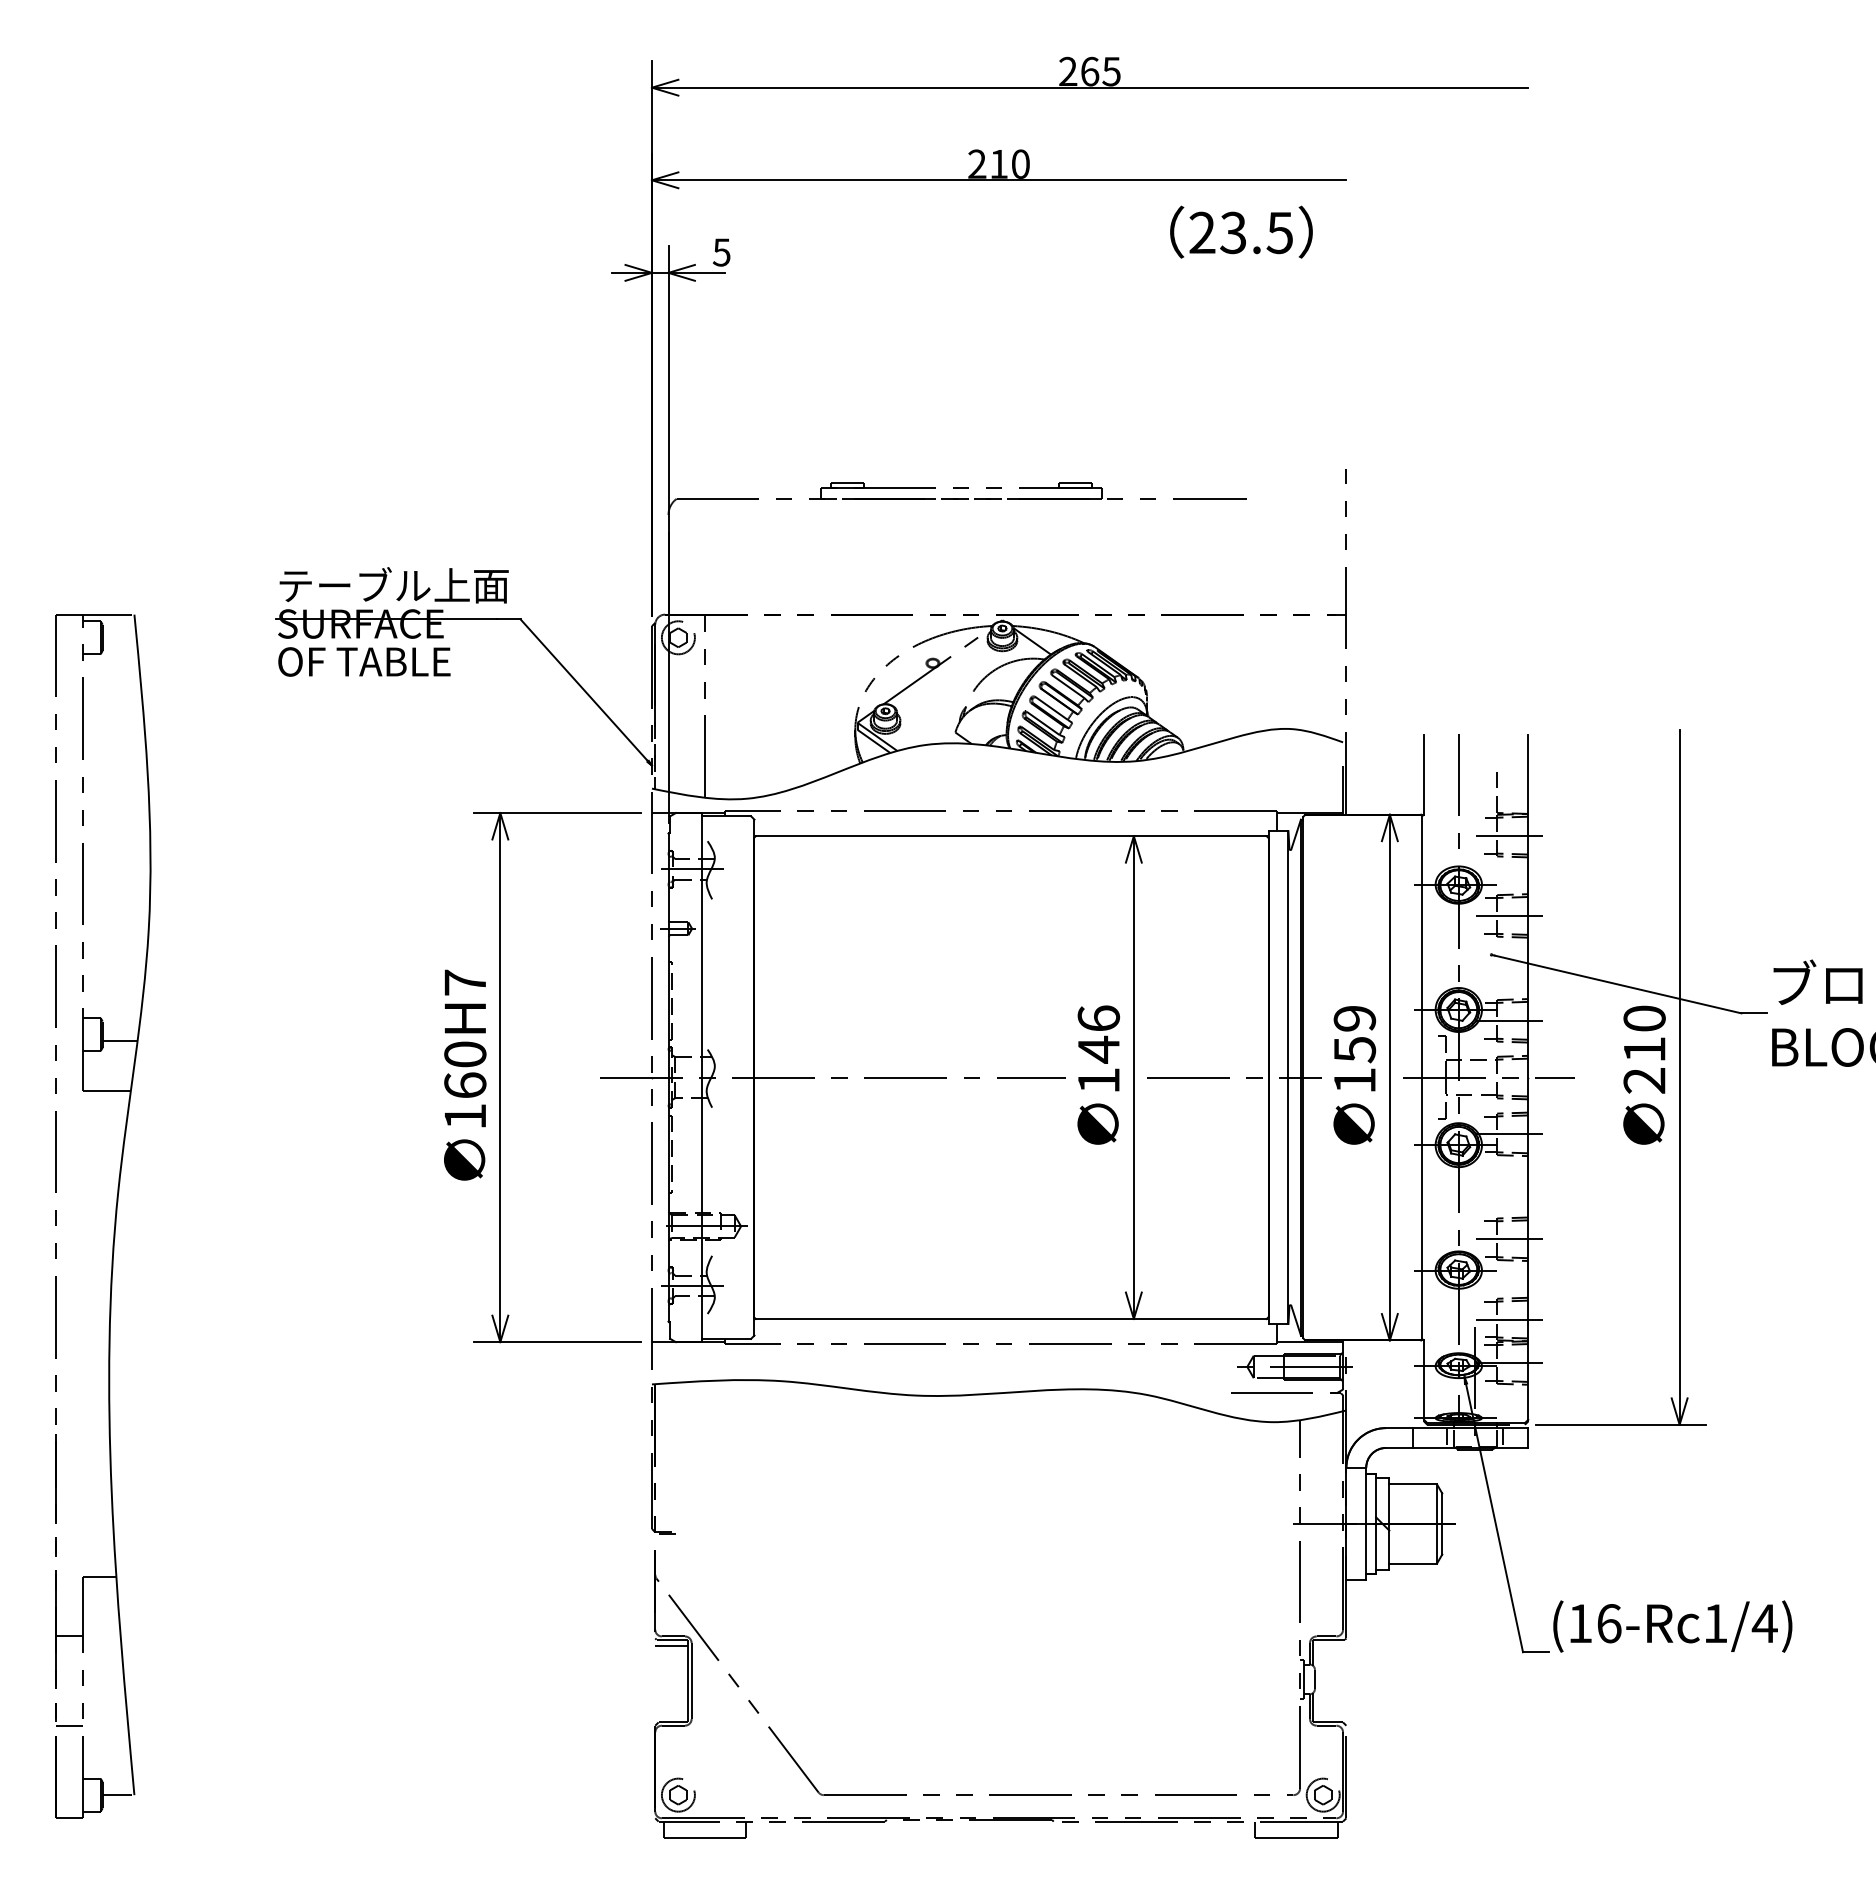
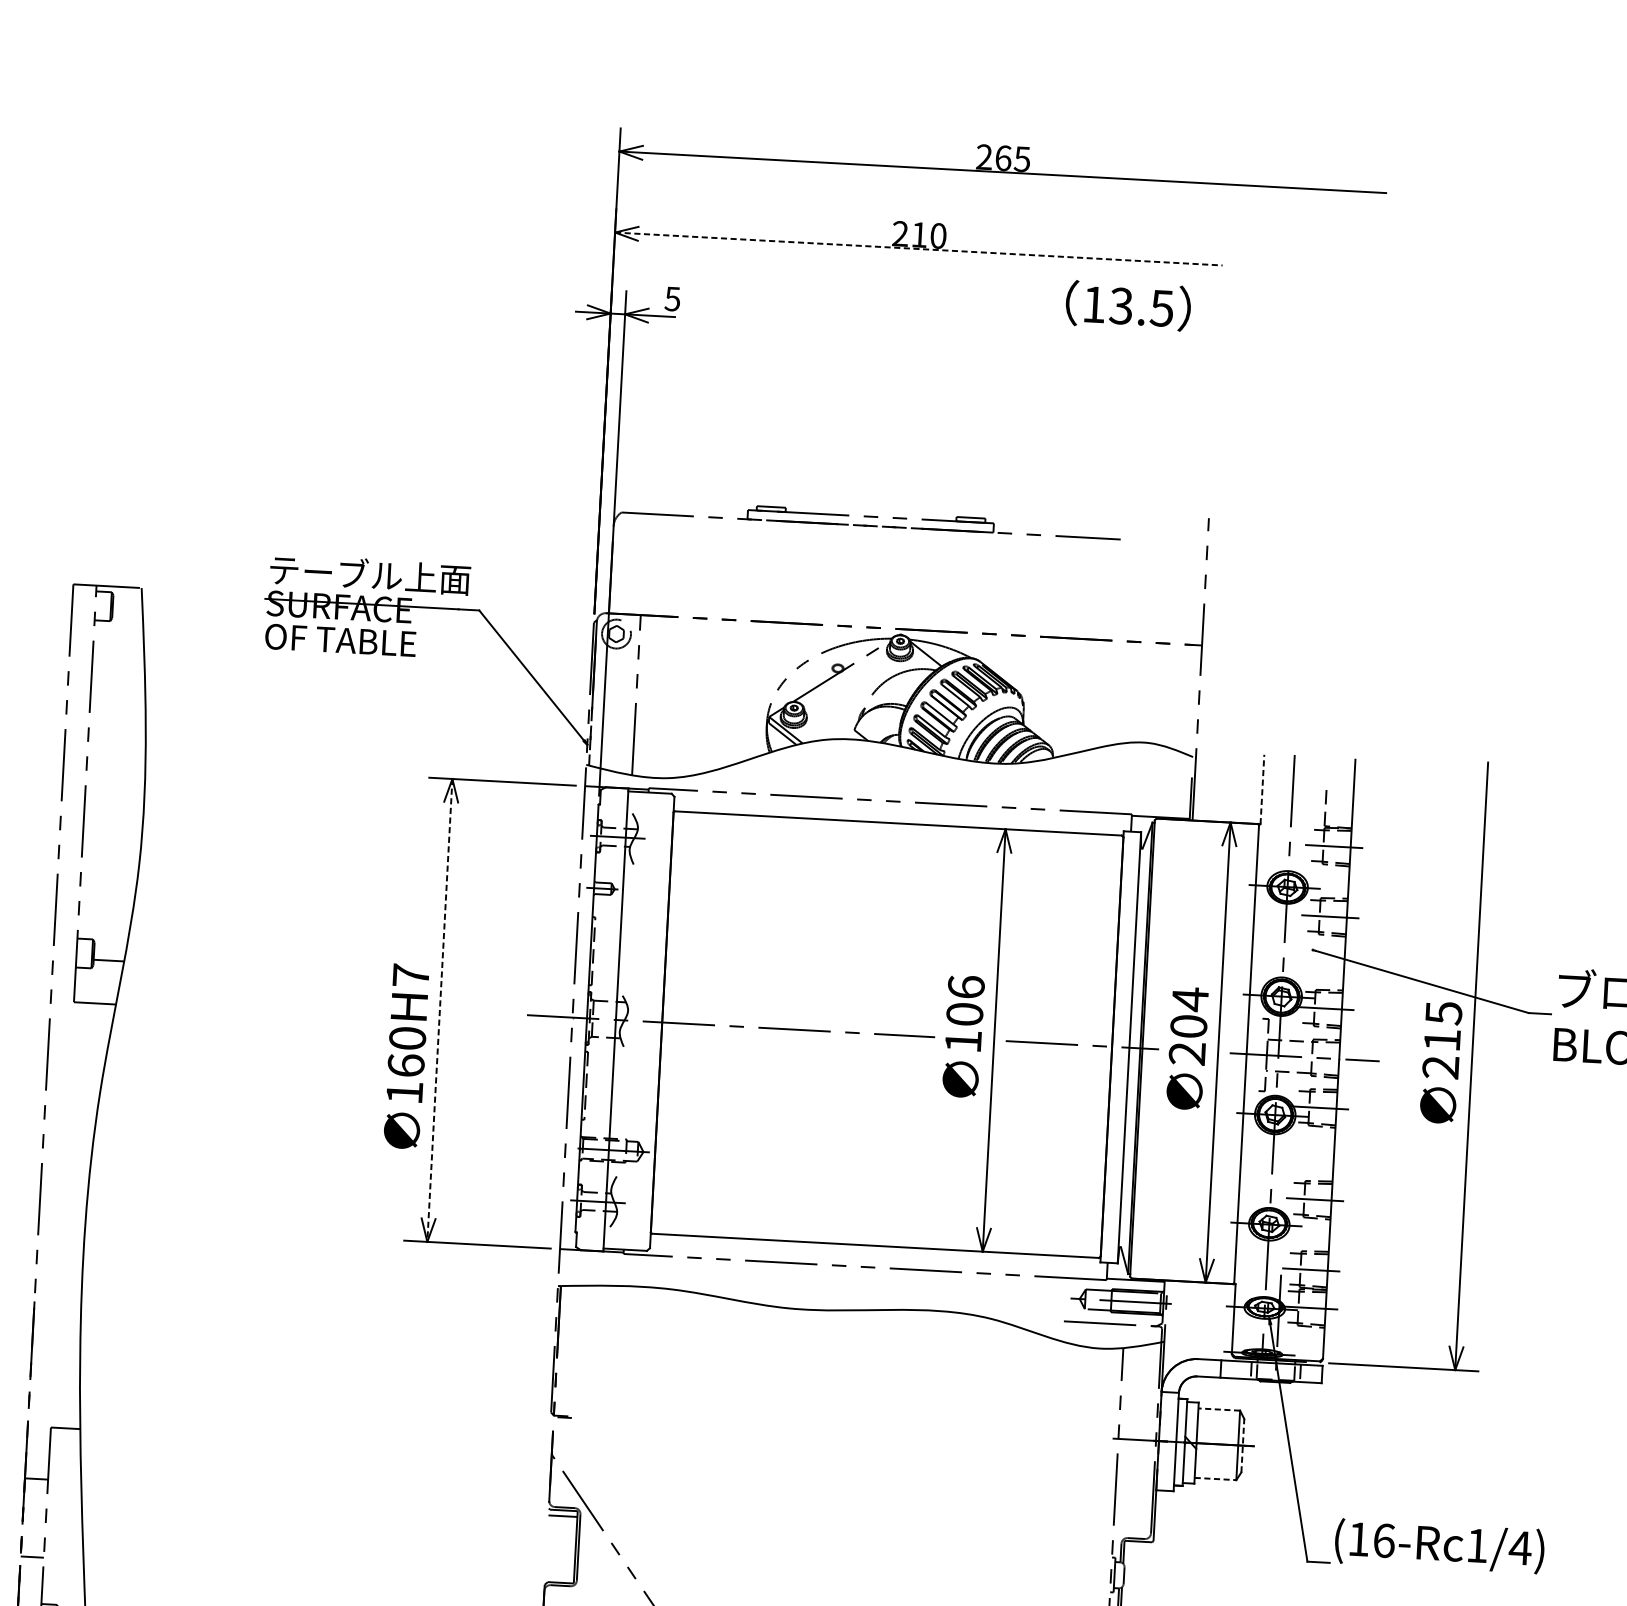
line: (999, 180) -> (919, 249), solid -> dashed
text: (1202, 232) -> (1094, 304), 23.5 -> 13.5
line: (1424, 775) -> (1262, 789), solid -> dashed
text: (1644, 1018) -> (1443, 1012), 210 -> 215
text: (1354, 1048) -> (1188, 1025), 159 -> 204
text: (1098, 1049) -> (964, 1014), 146 -> 106
text: (465, 1074) -> (406, 1055), moved
line: (500, 1077) -> (440, 1010), solid -> dashed
line: (1413, 1484) -> (1219, 1409), solid -> dashed
line: (1442, 1524) -> (1243, 1446), solid -> dashed
line: (1413, 1563) -> (1215, 1478), solid -> dashed

